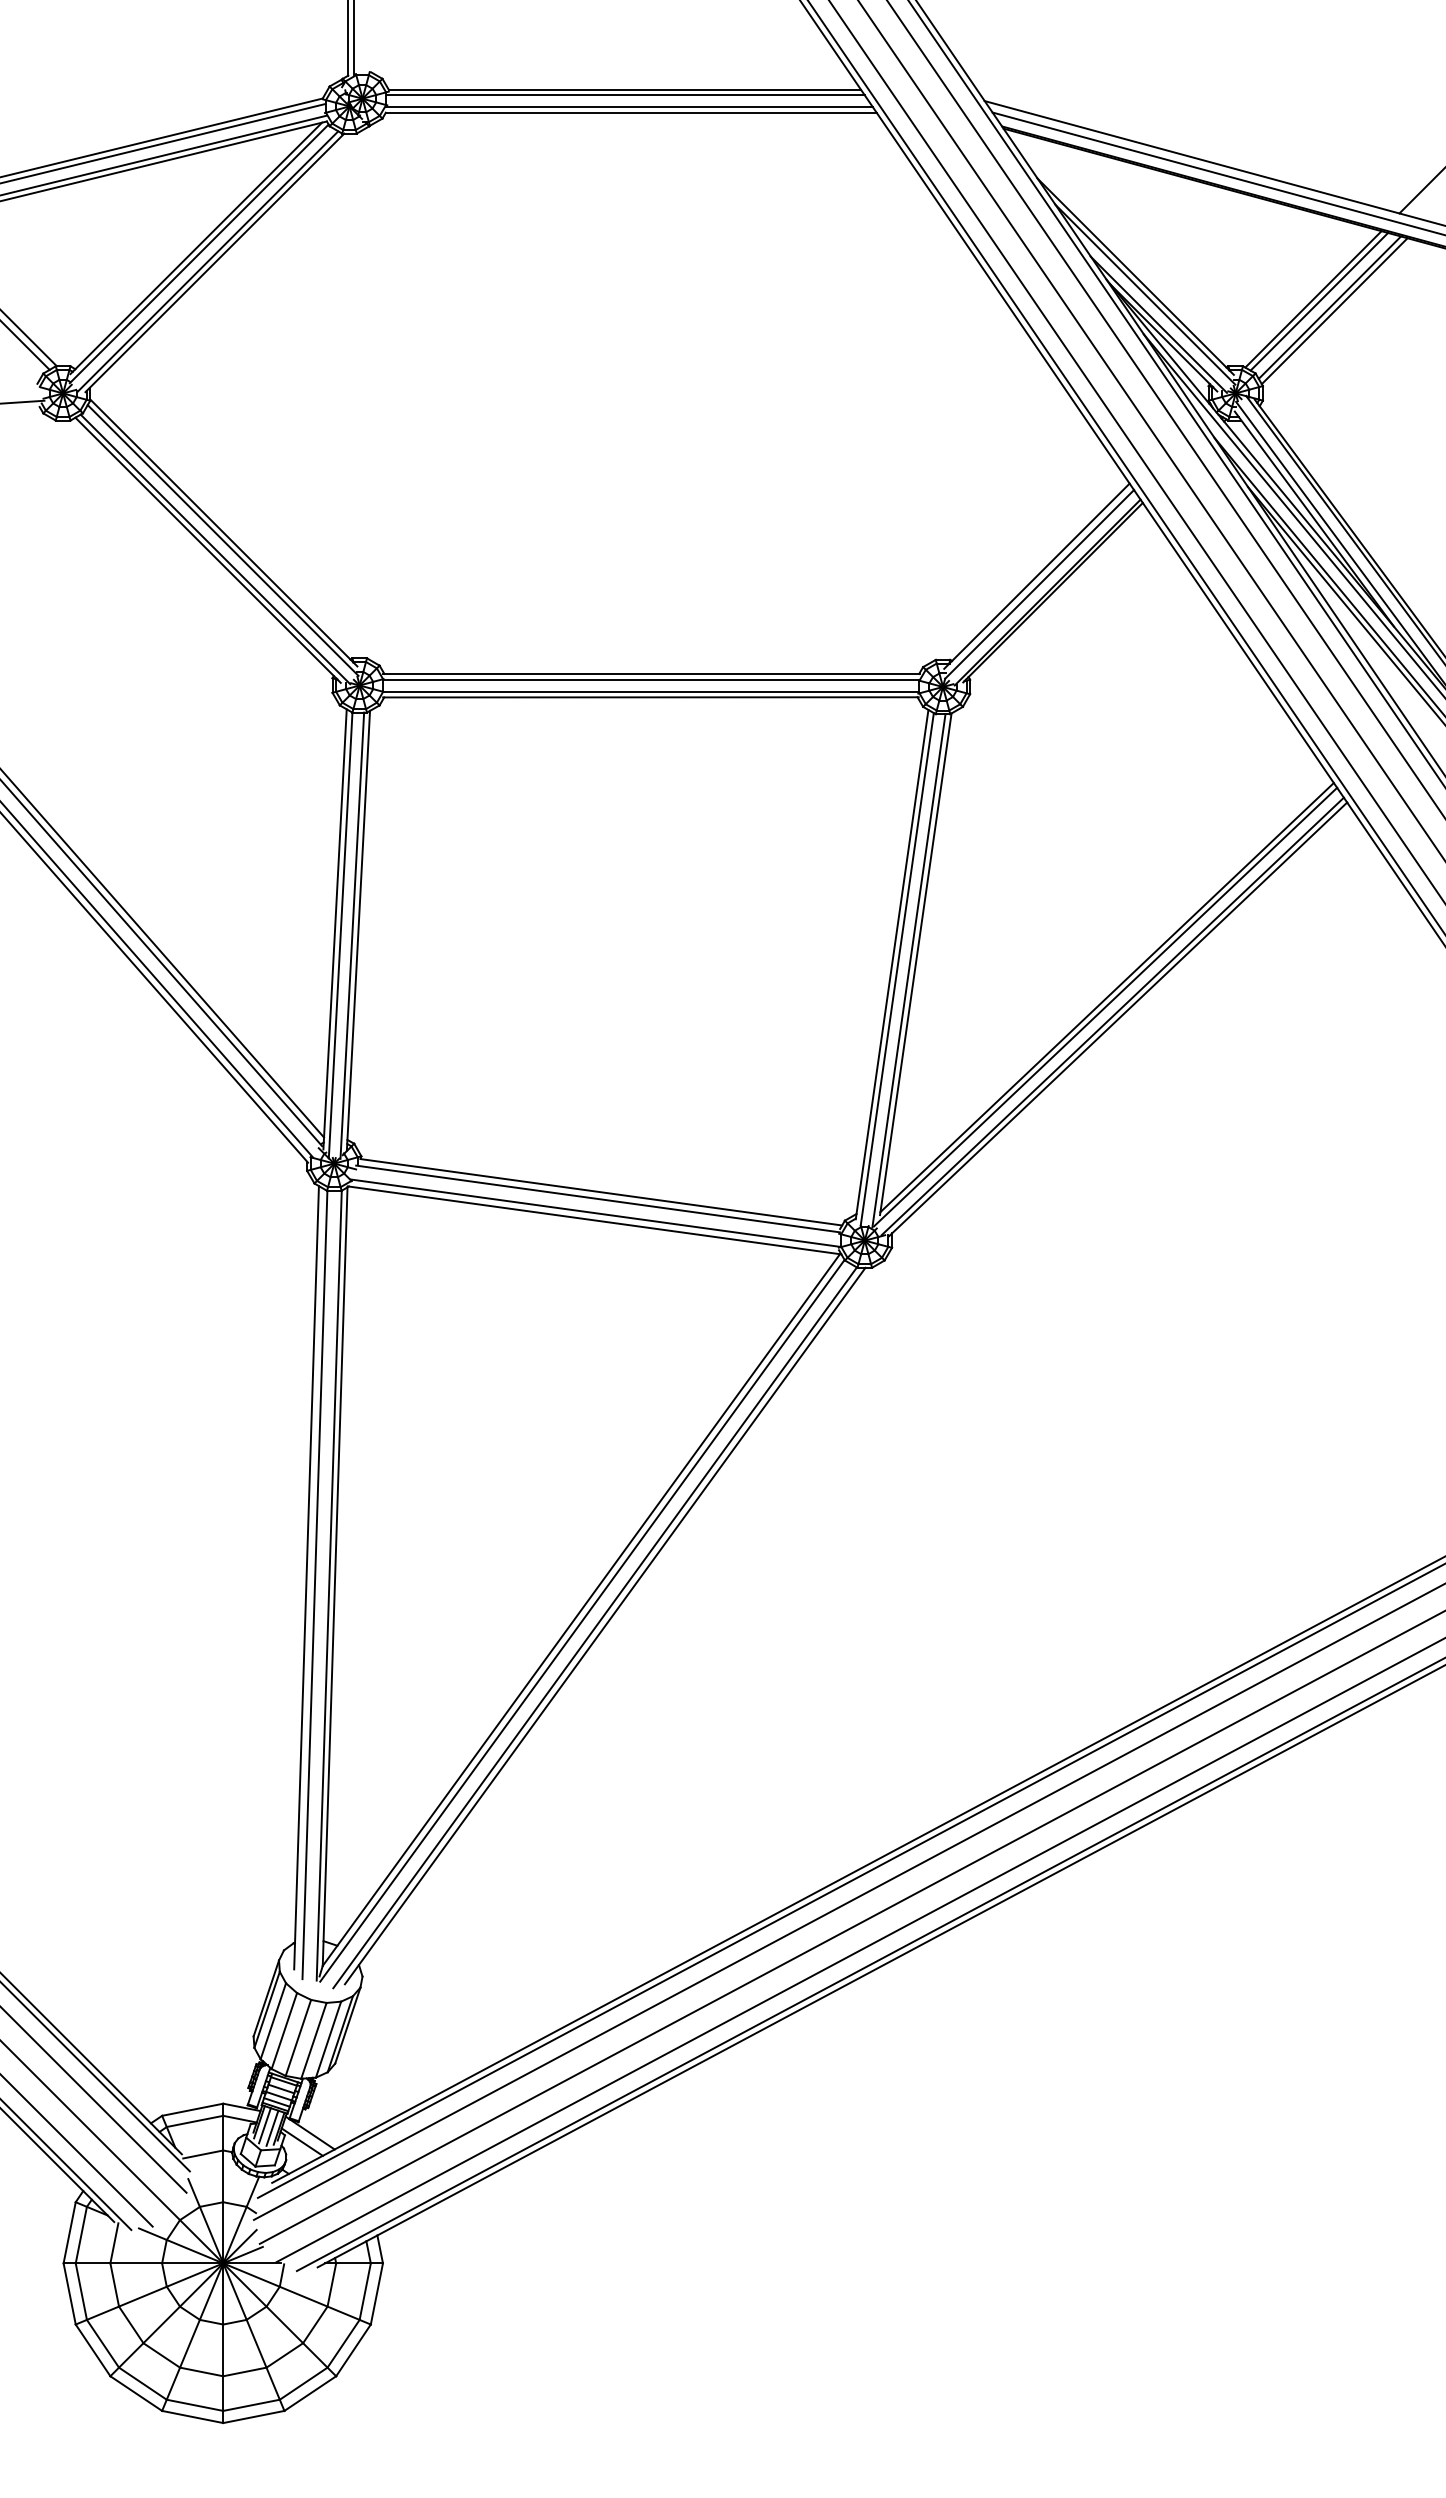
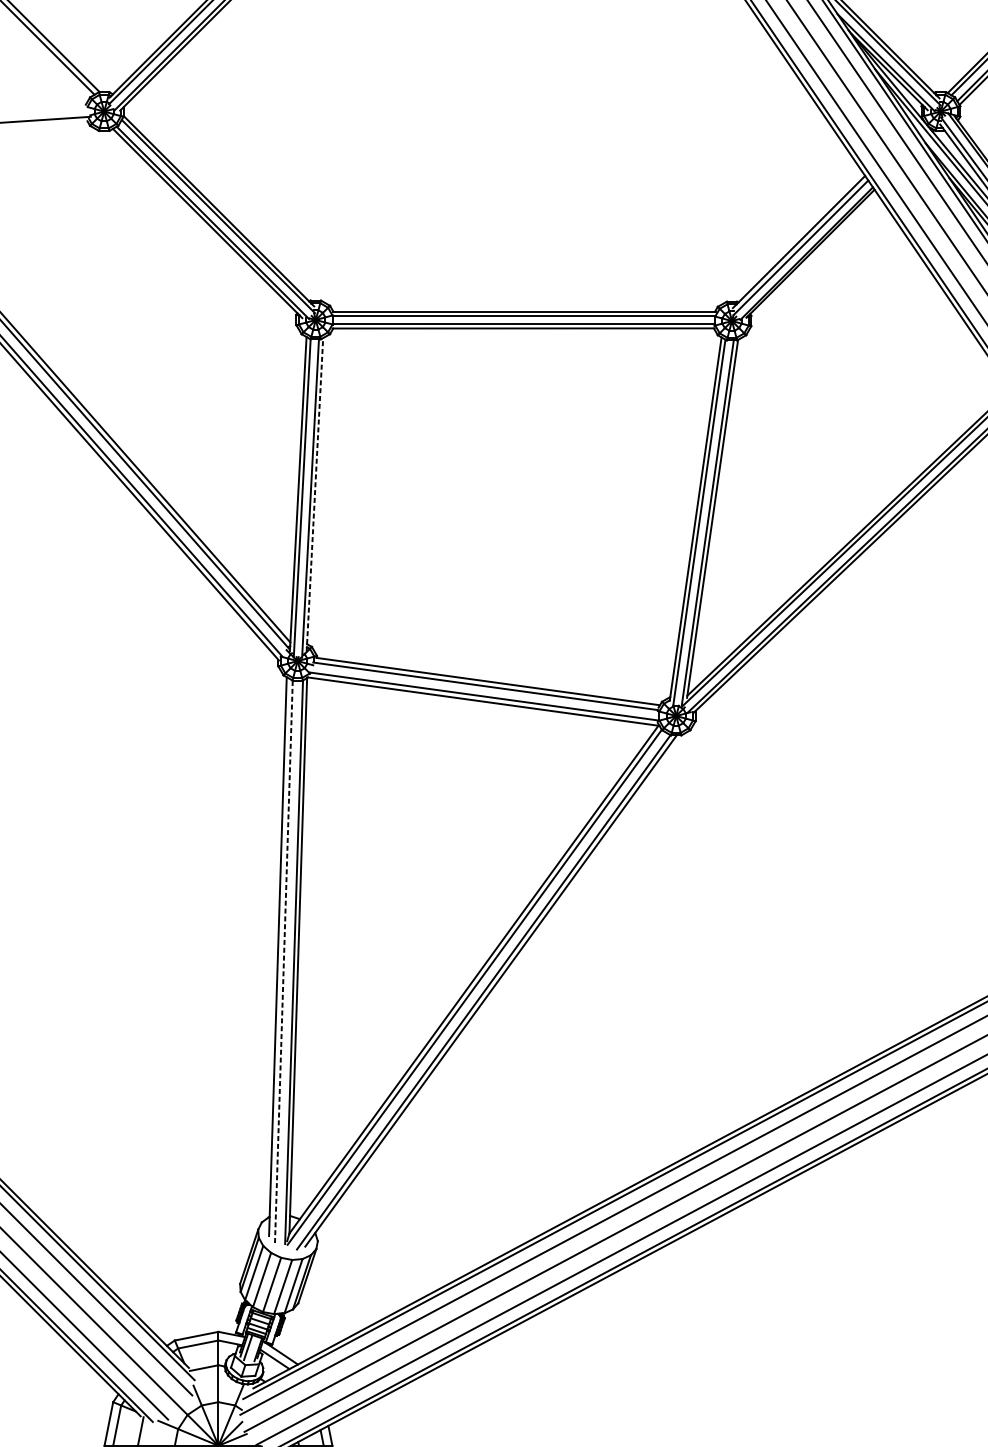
line: (358, 930) -> (314, 494), solid -> dashed
line: (314, 1584) -> (283, 961), solid -> dashed
line: (272, 2127) -> (253, 1348), removed

